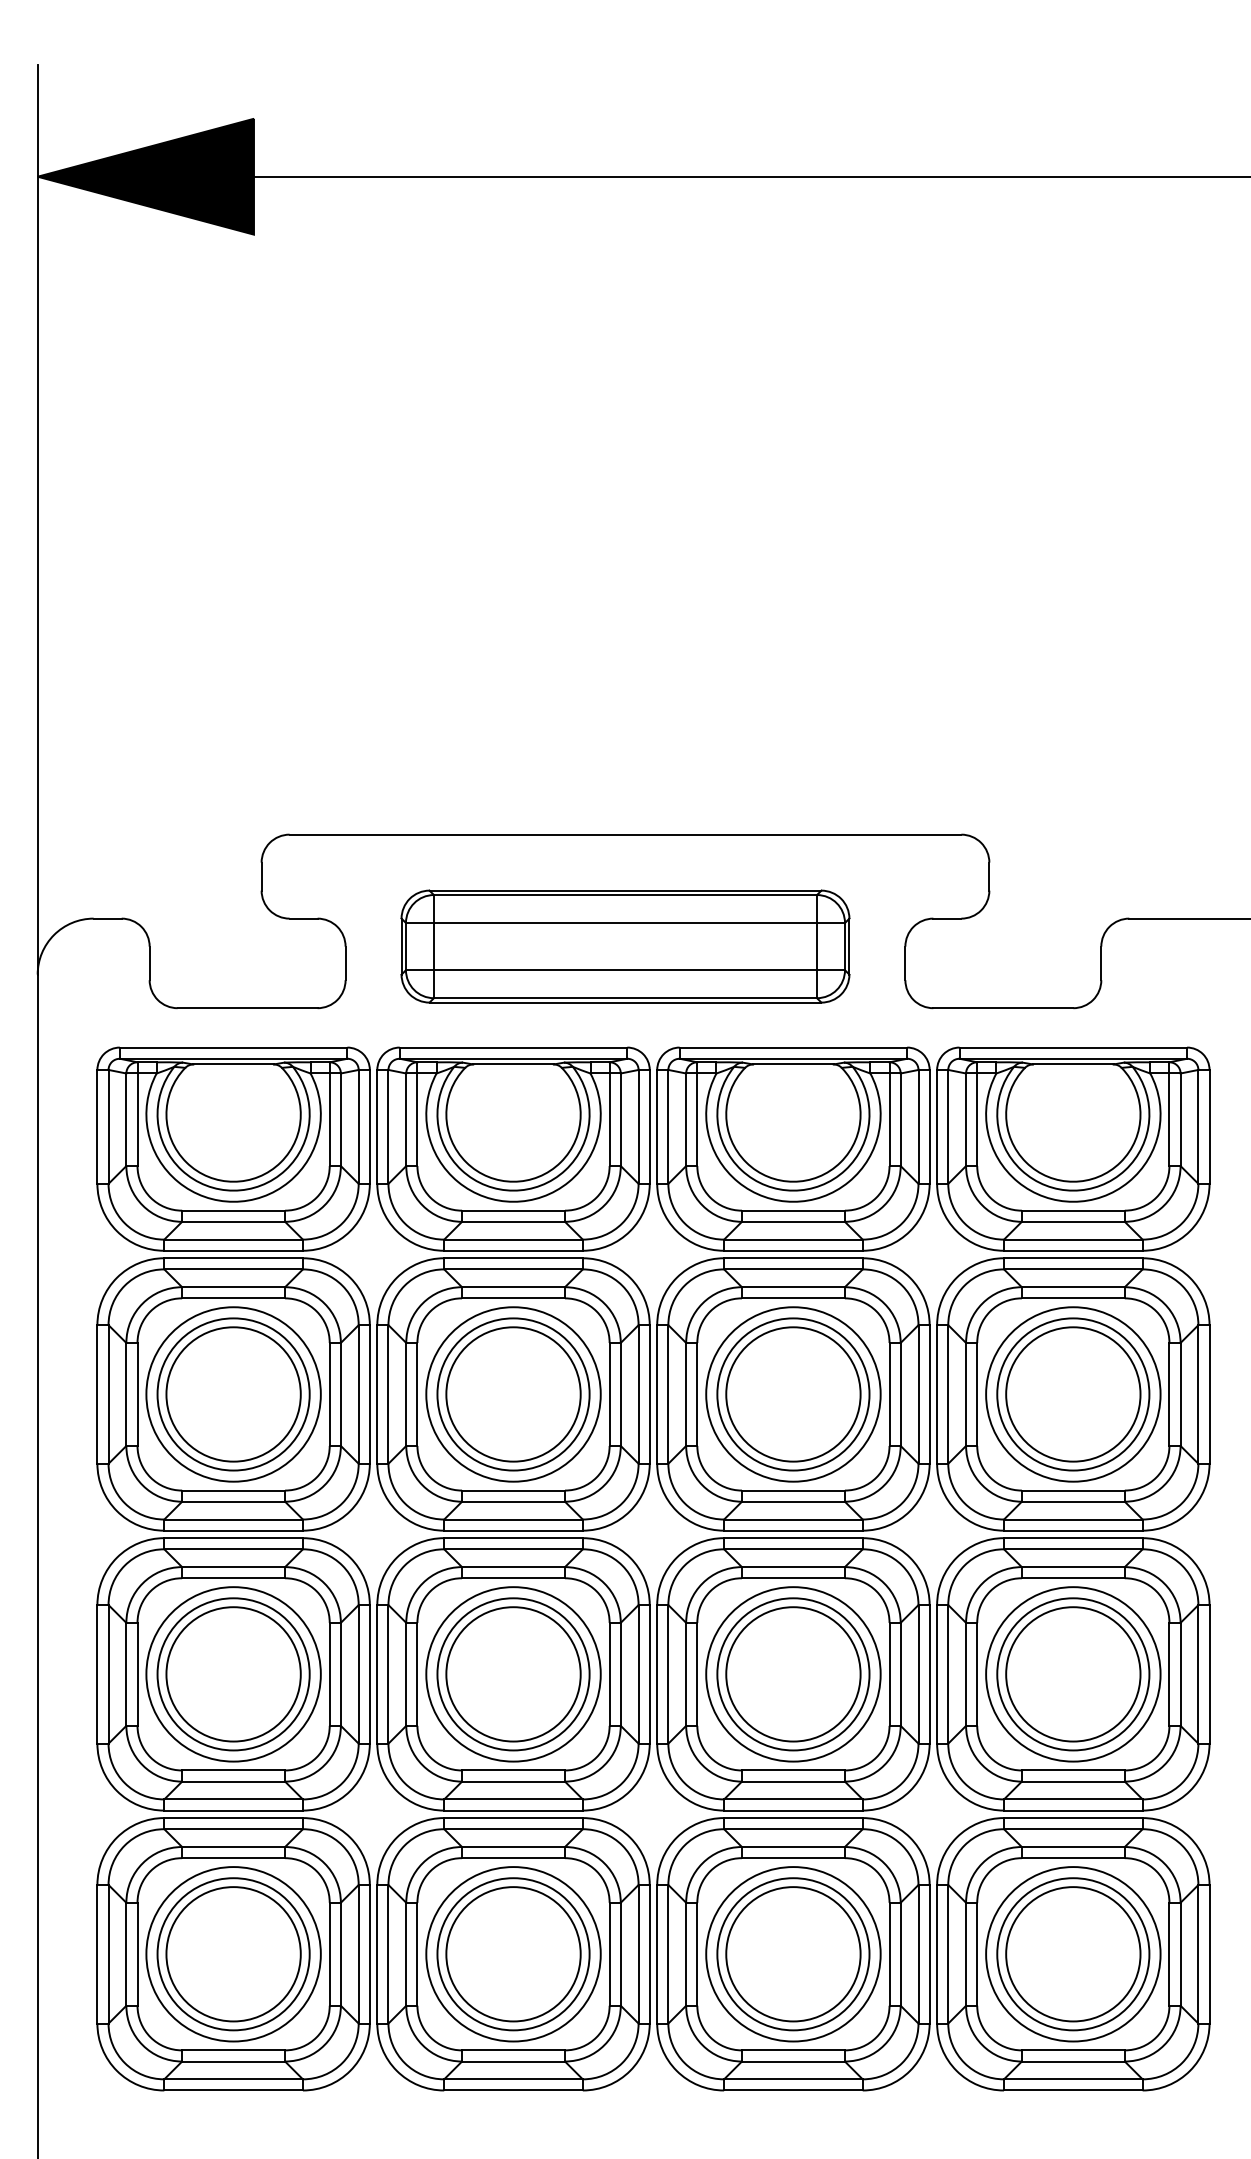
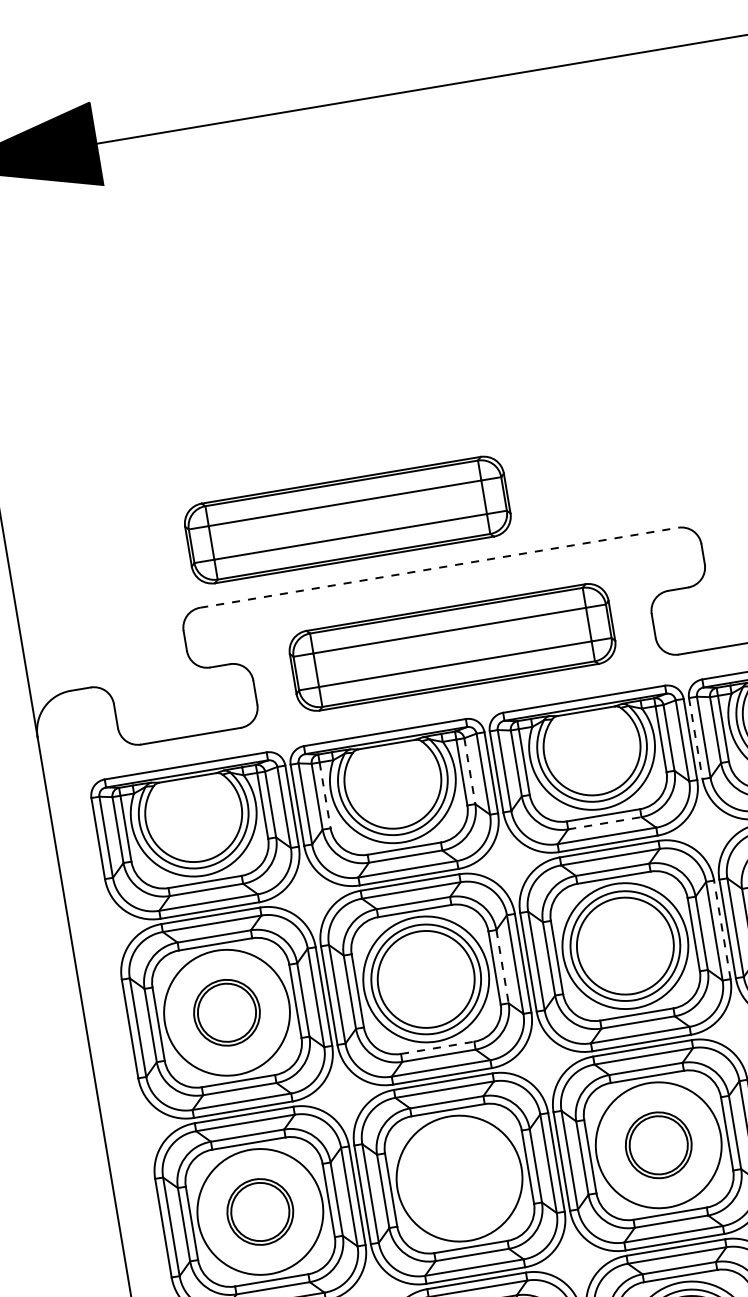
part: (511, 748) -> (347, 520), added
line: (625, 834) -> (439, 567), solid -> dashed
line: (417, 1120) -> (325, 795), solid -> dashed
line: (620, 1120) -> (469, 771), solid -> dashed
line: (937, 1126) -> (696, 738), solid -> dashed
line: (793, 1221) -> (604, 823), solid -> dashed
line: (929, 1393) -> (722, 929), solid -> dashed
part: (233, 1394) -> (226, 1012), size x0.6
line: (620, 1394) -> (502, 966), solid -> dashed
line: (514, 1490) -> (438, 1047), solid -> dashed
part: (233, 1674) -> (260, 1212), size x0.6
part: (513, 1674) -> (459, 1178), removed
part: (793, 1674) -> (658, 1145), size x0.6

